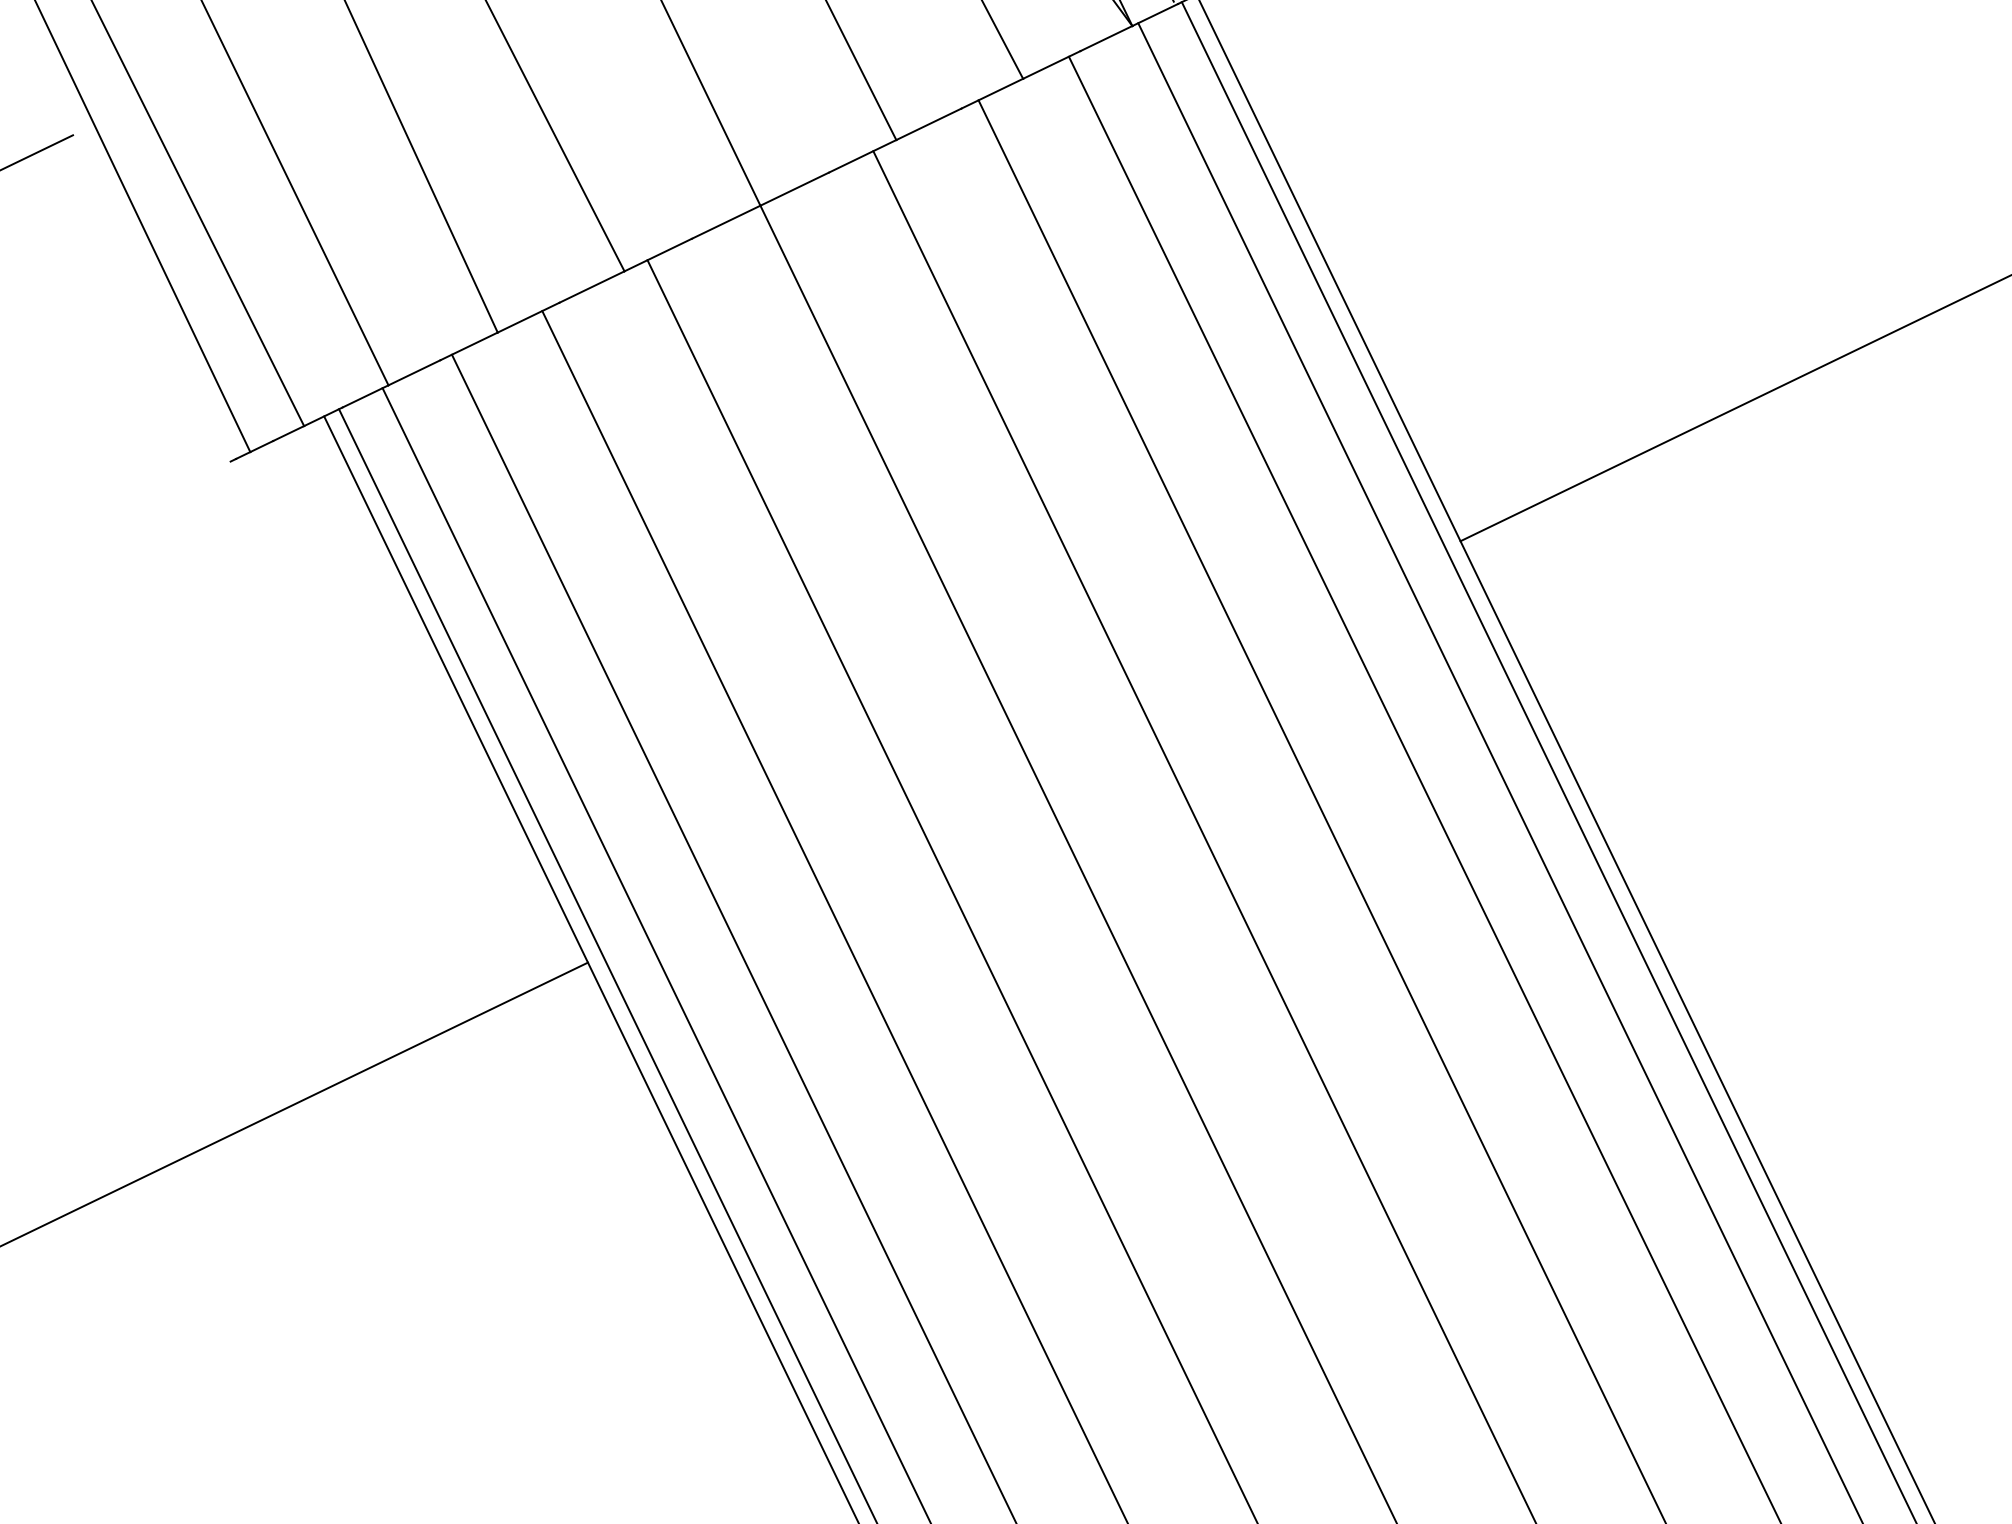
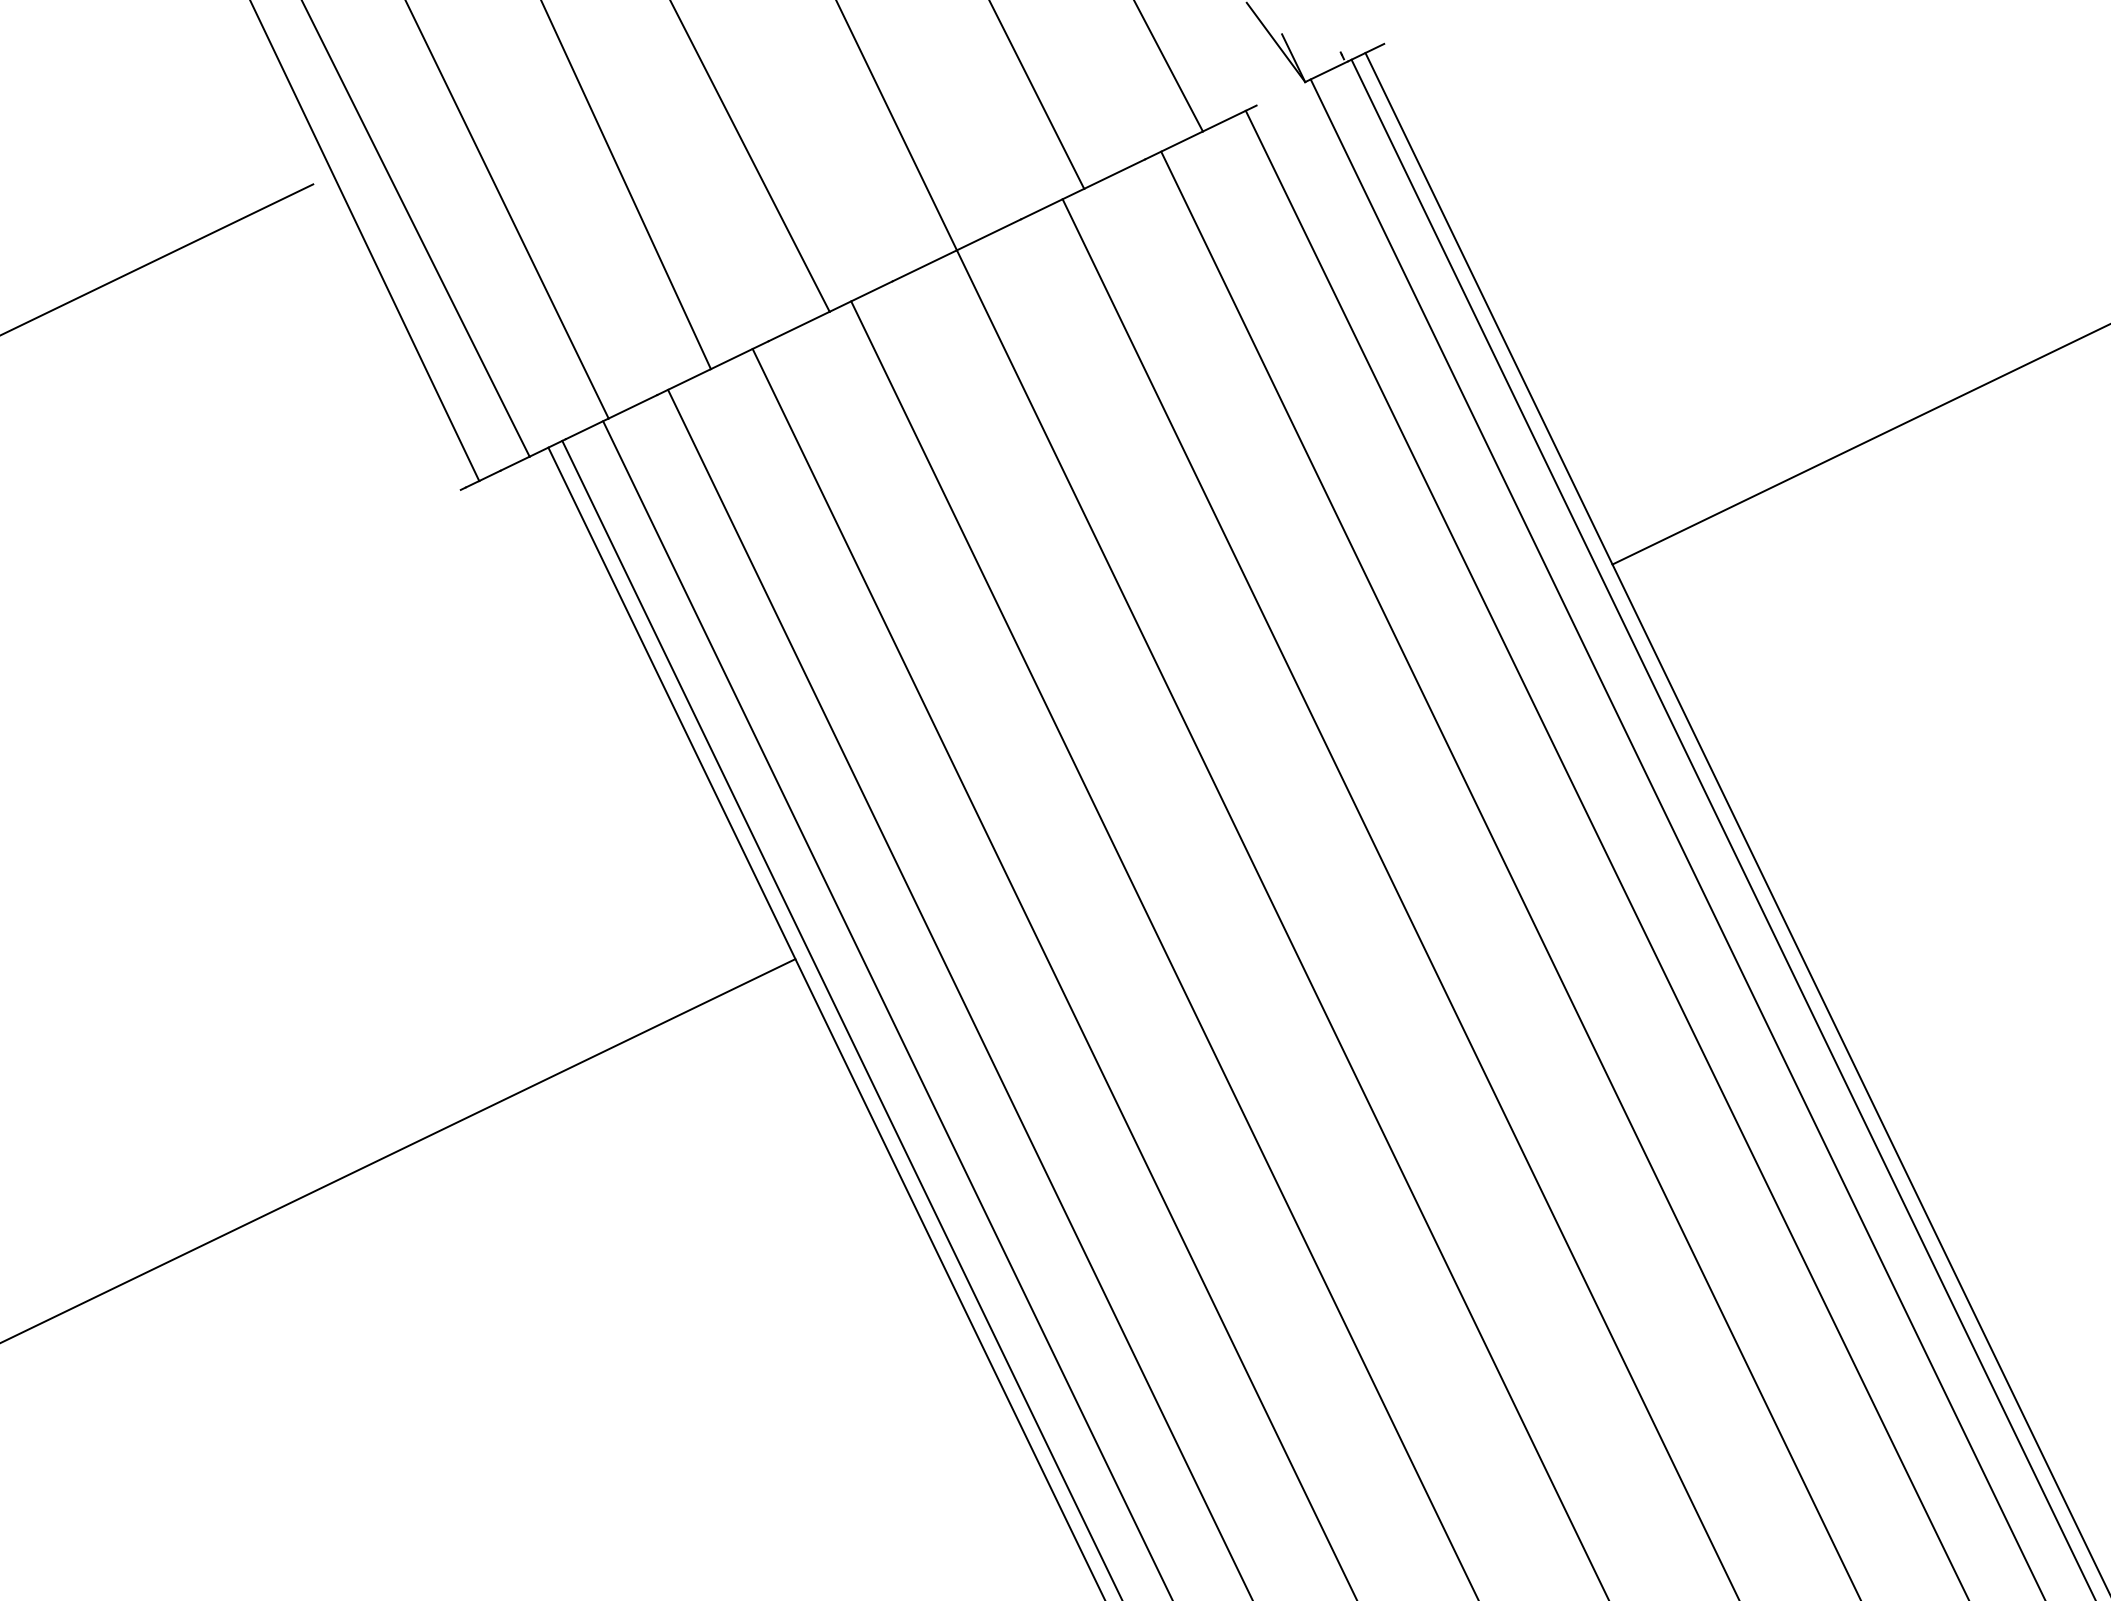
line: (1105, 38) -> (1280, 93), removed

